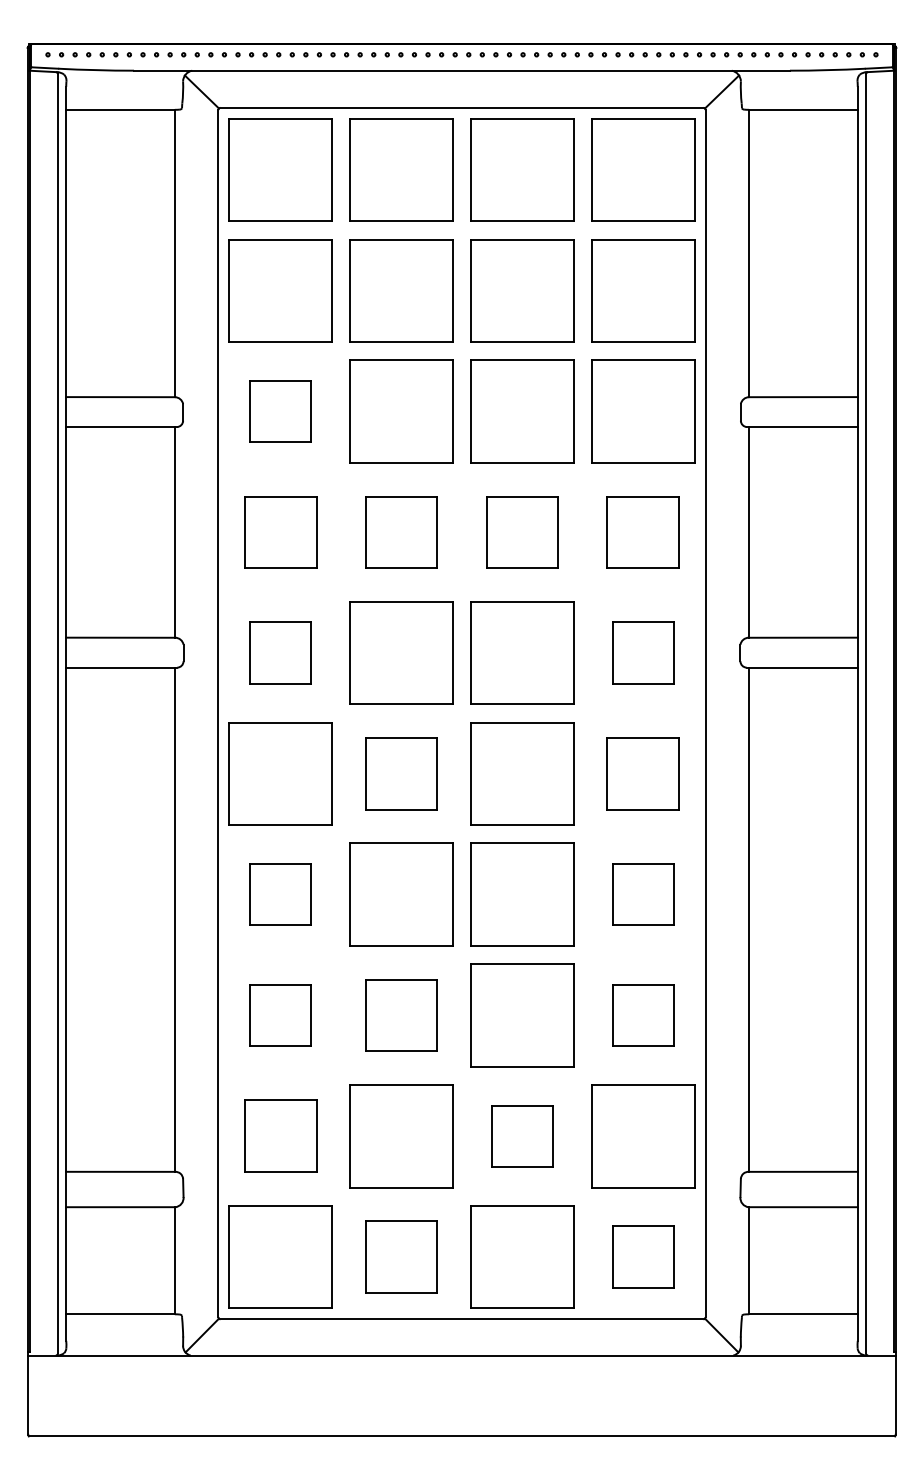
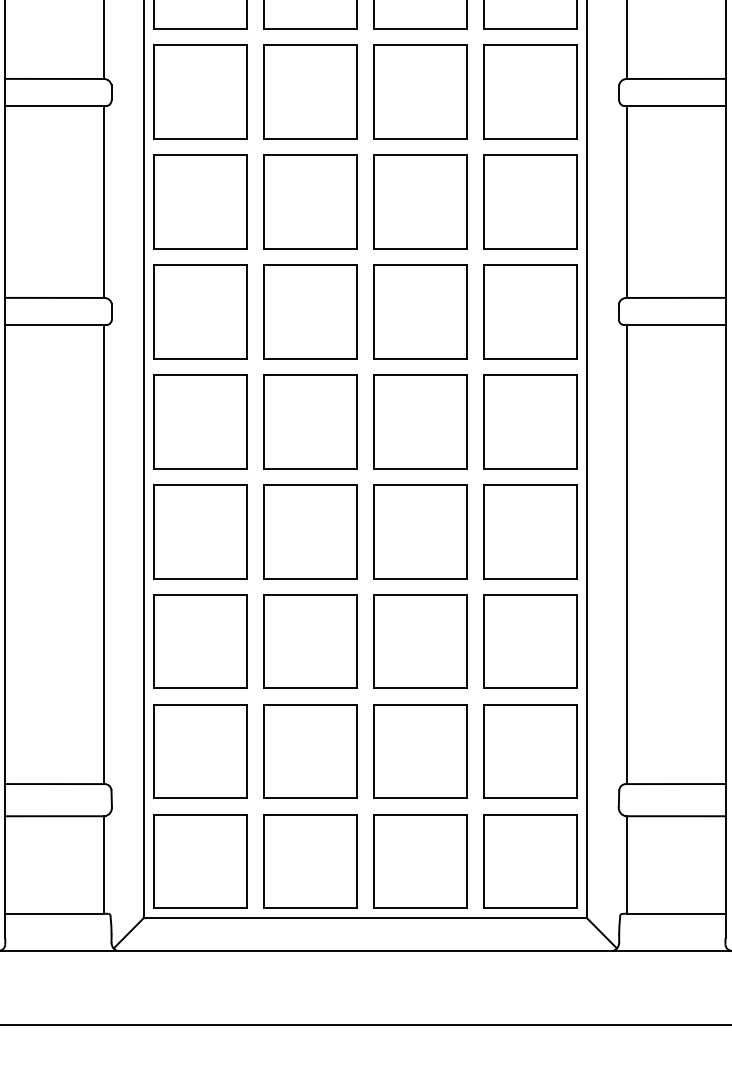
part: (280, 411) -> (200, 92), size x1.67
part: (280, 532) -> (200, 202), size x1.43
part: (401, 532) -> (310, 202), size x1.43
part: (522, 532) -> (420, 202), size x1.43
part: (643, 532) -> (530, 202), size x1.43
part: (280, 652) -> (200, 311), size x1.67
part: (643, 652) -> (530, 311), size x1.67
part: (401, 773) -> (310, 421), size x1.43
part: (643, 773) -> (530, 421), size x1.43
part: (280, 894) -> (200, 531), size x1.67
part: (643, 894) -> (530, 531), size x1.67
part: (280, 1015) -> (200, 641), size x1.67
part: (401, 1015) -> (310, 641), size x1.43
part: (643, 1015) -> (530, 641), size x1.67
part: (280, 1136) -> (200, 751), size x1.43
part: (522, 1136) -> (420, 751), size x1.67
part: (401, 1256) -> (310, 861), size x1.43
part: (643, 1256) -> (530, 861), size x1.67

